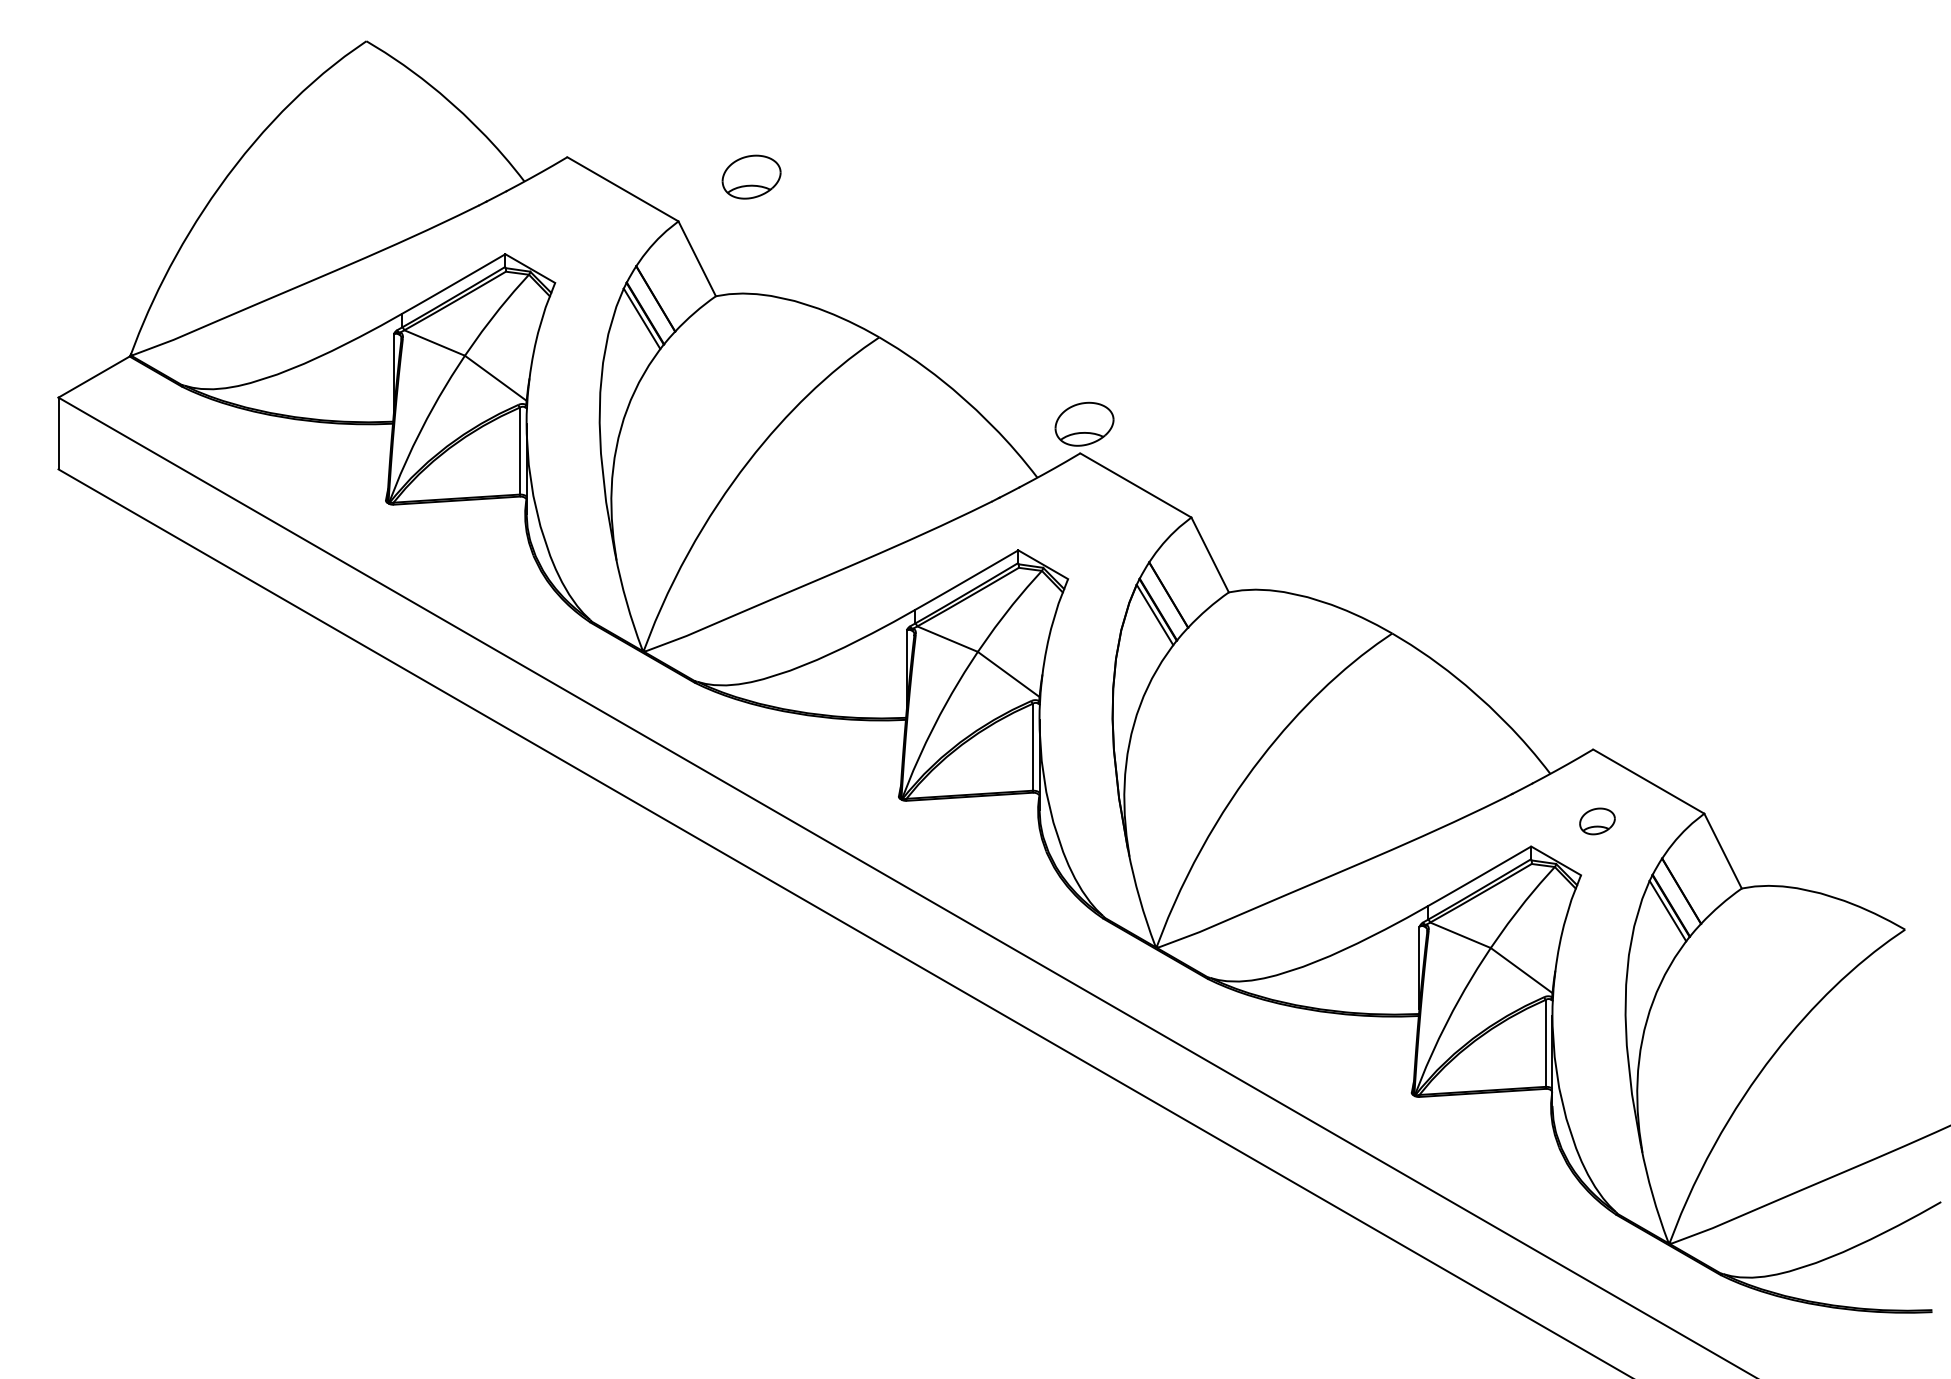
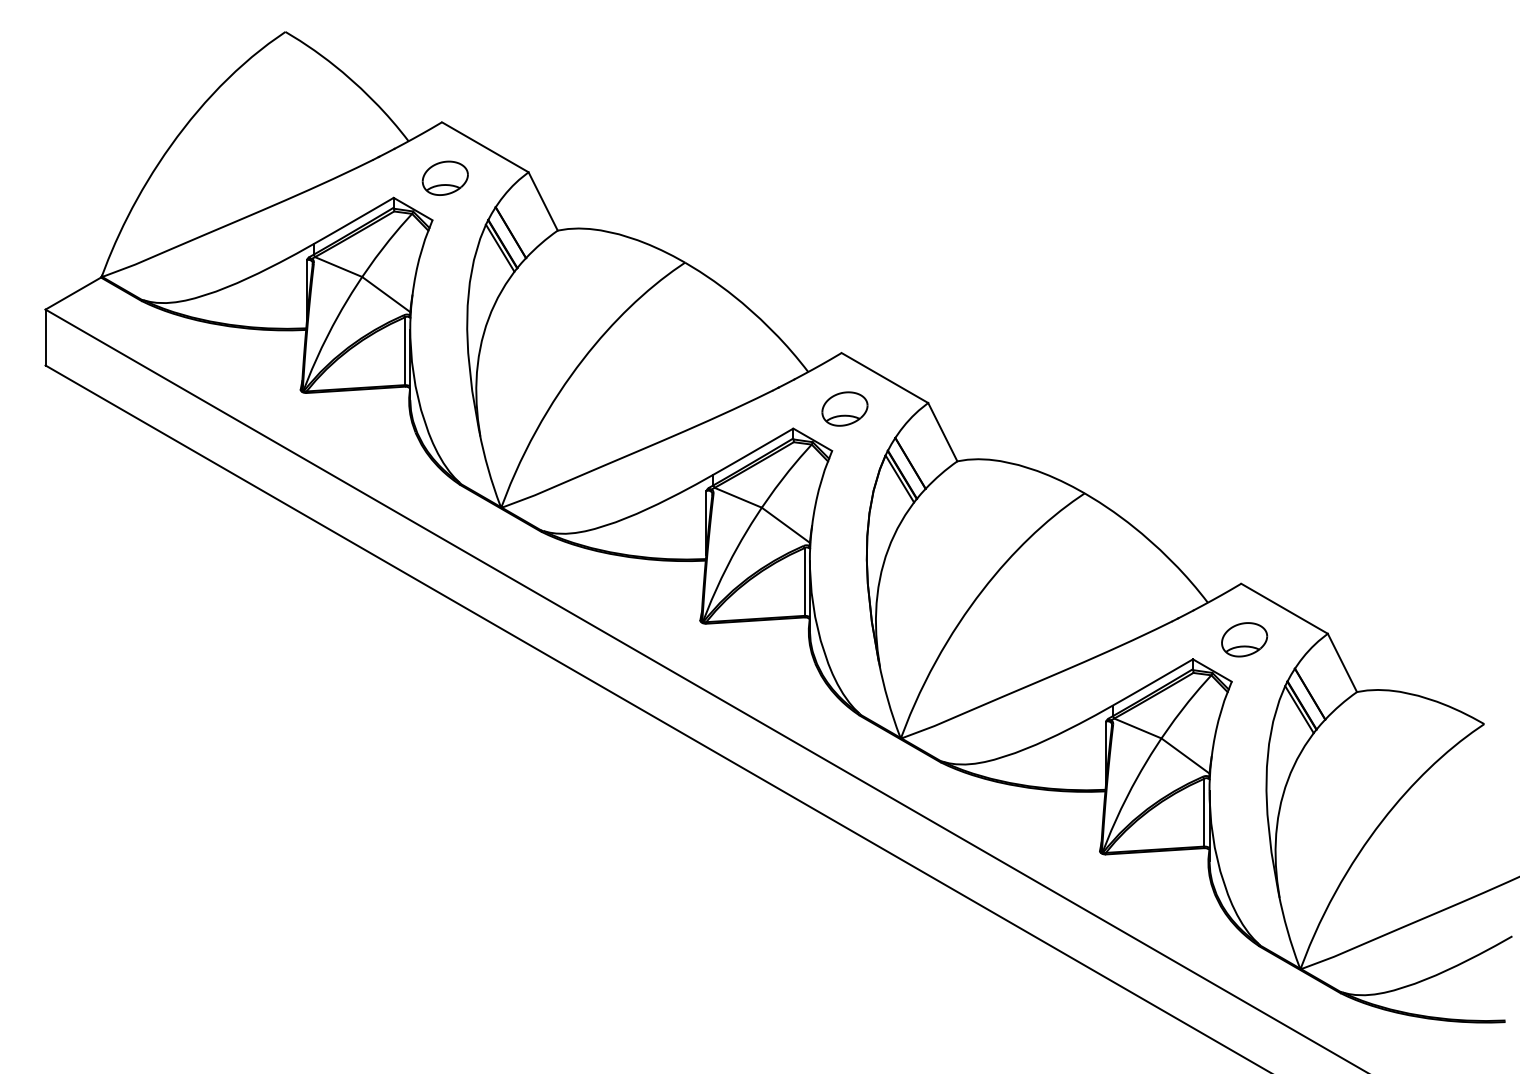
part: (751, 176) -> (445, 177), moved
part: (1084, 423) -> (844, 408), moved
part: (1597, 821) -> (1244, 639), size x1.67

